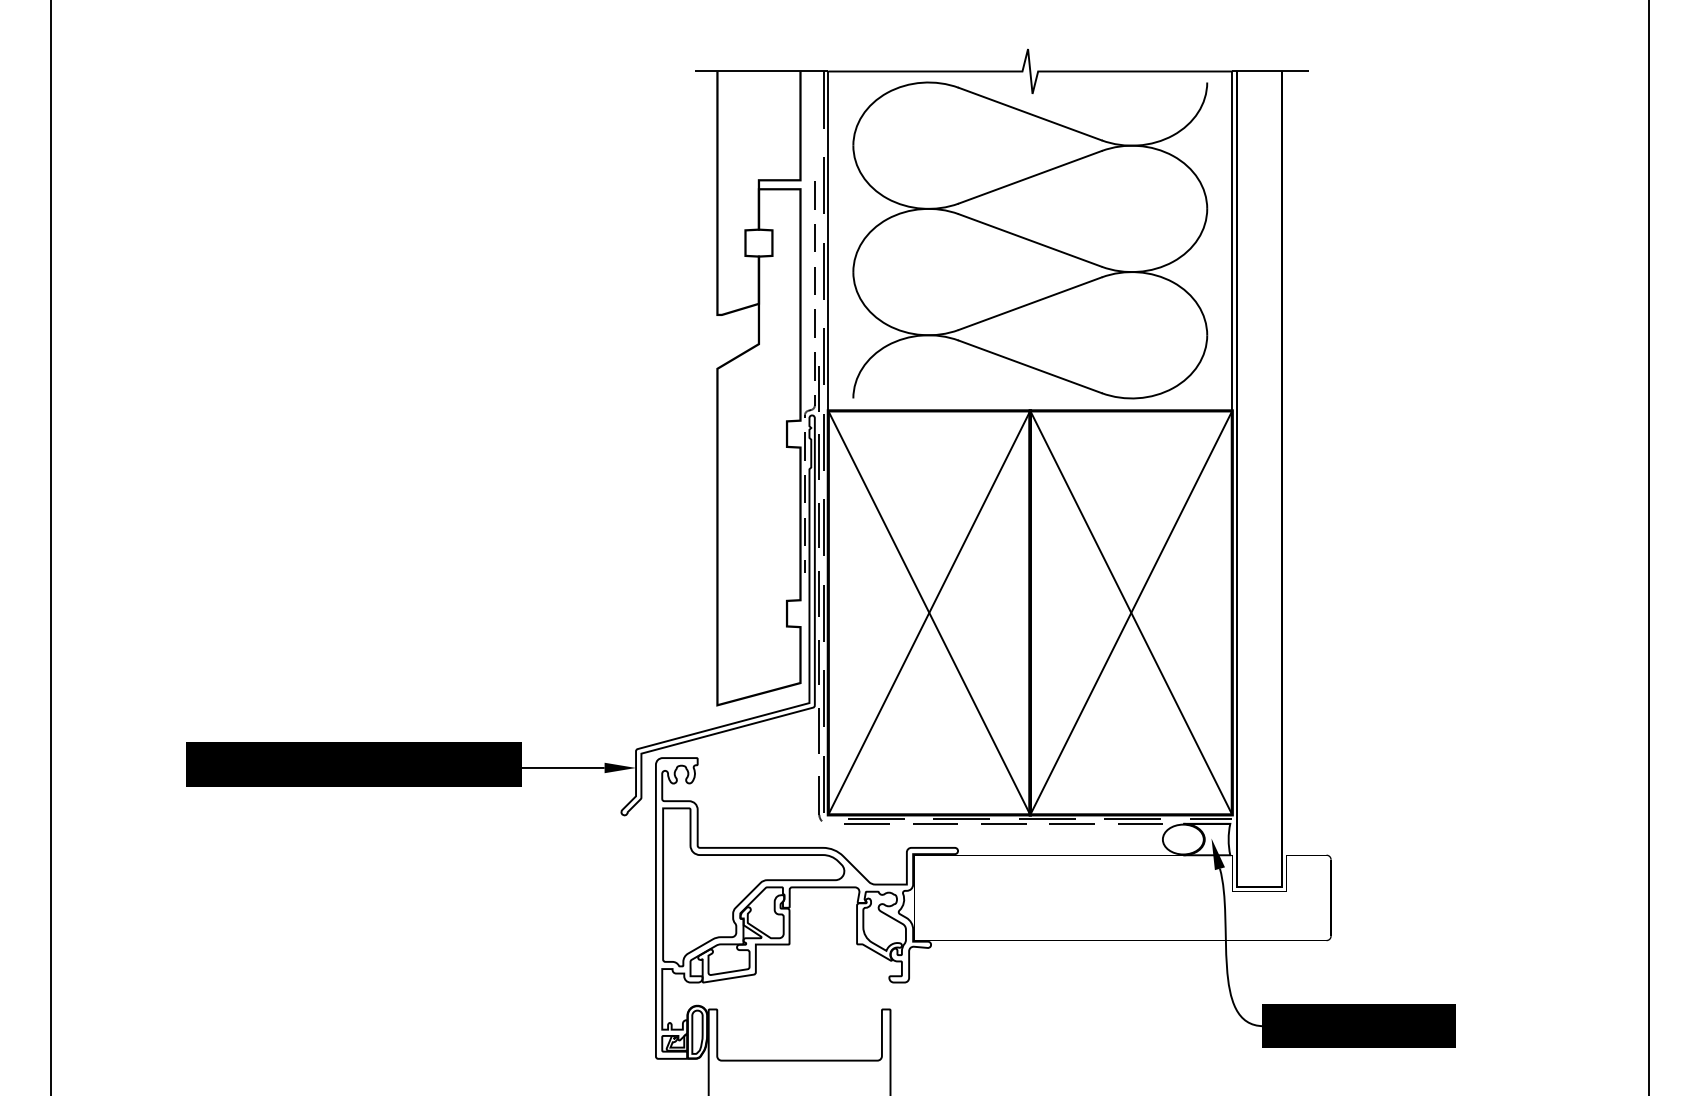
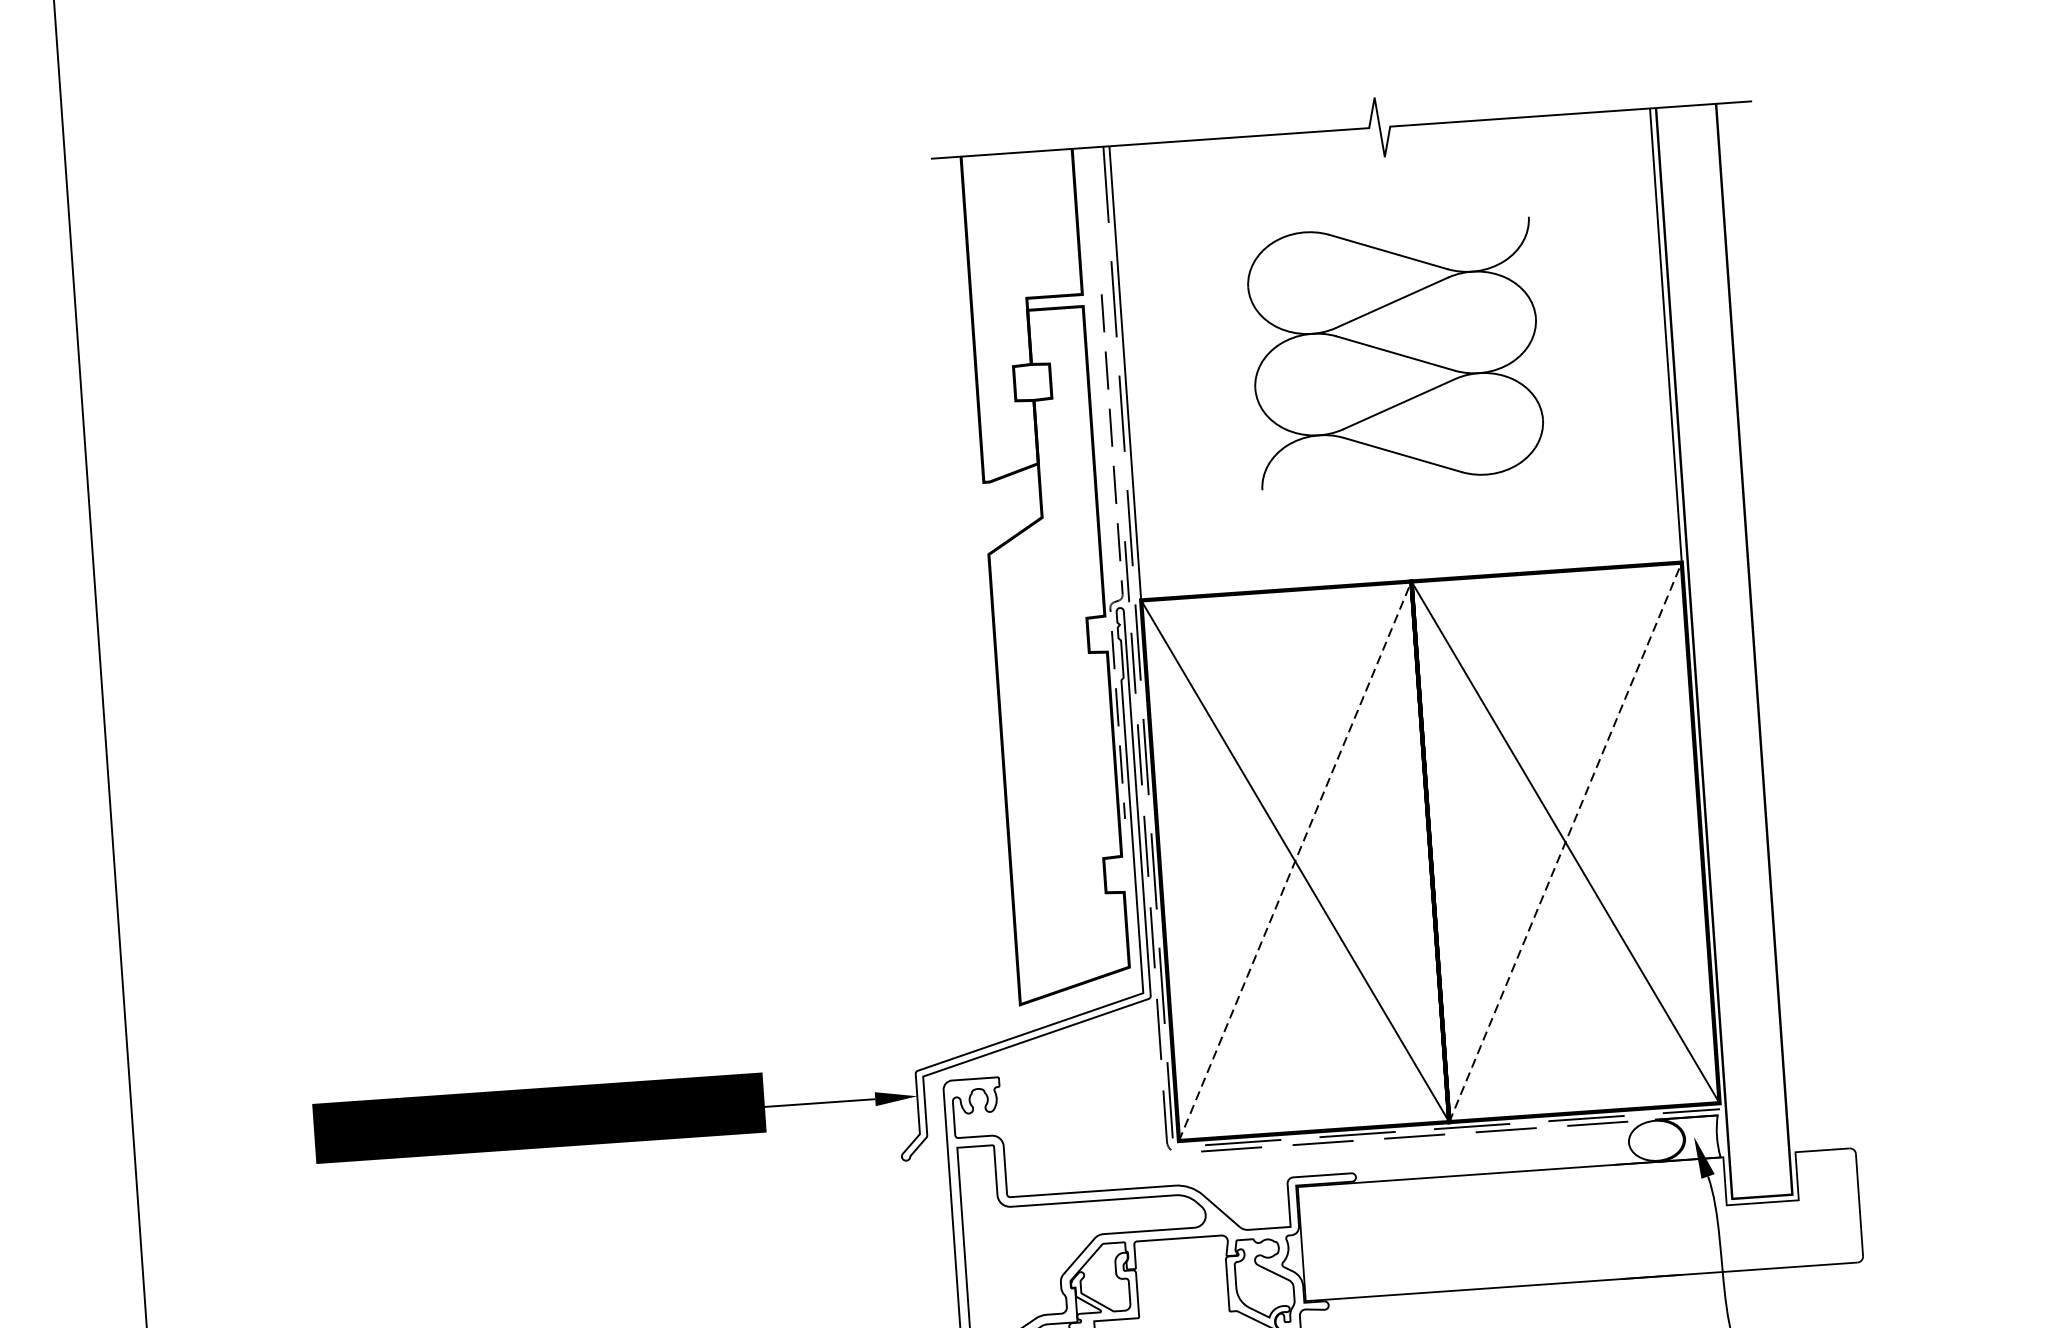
part: (1030, 240) -> (1395, 353), size x0.6
line: (929, 612) -> (1295, 860), solid -> dashed
line: (1131, 612) -> (1565, 841), solid -> dashed

